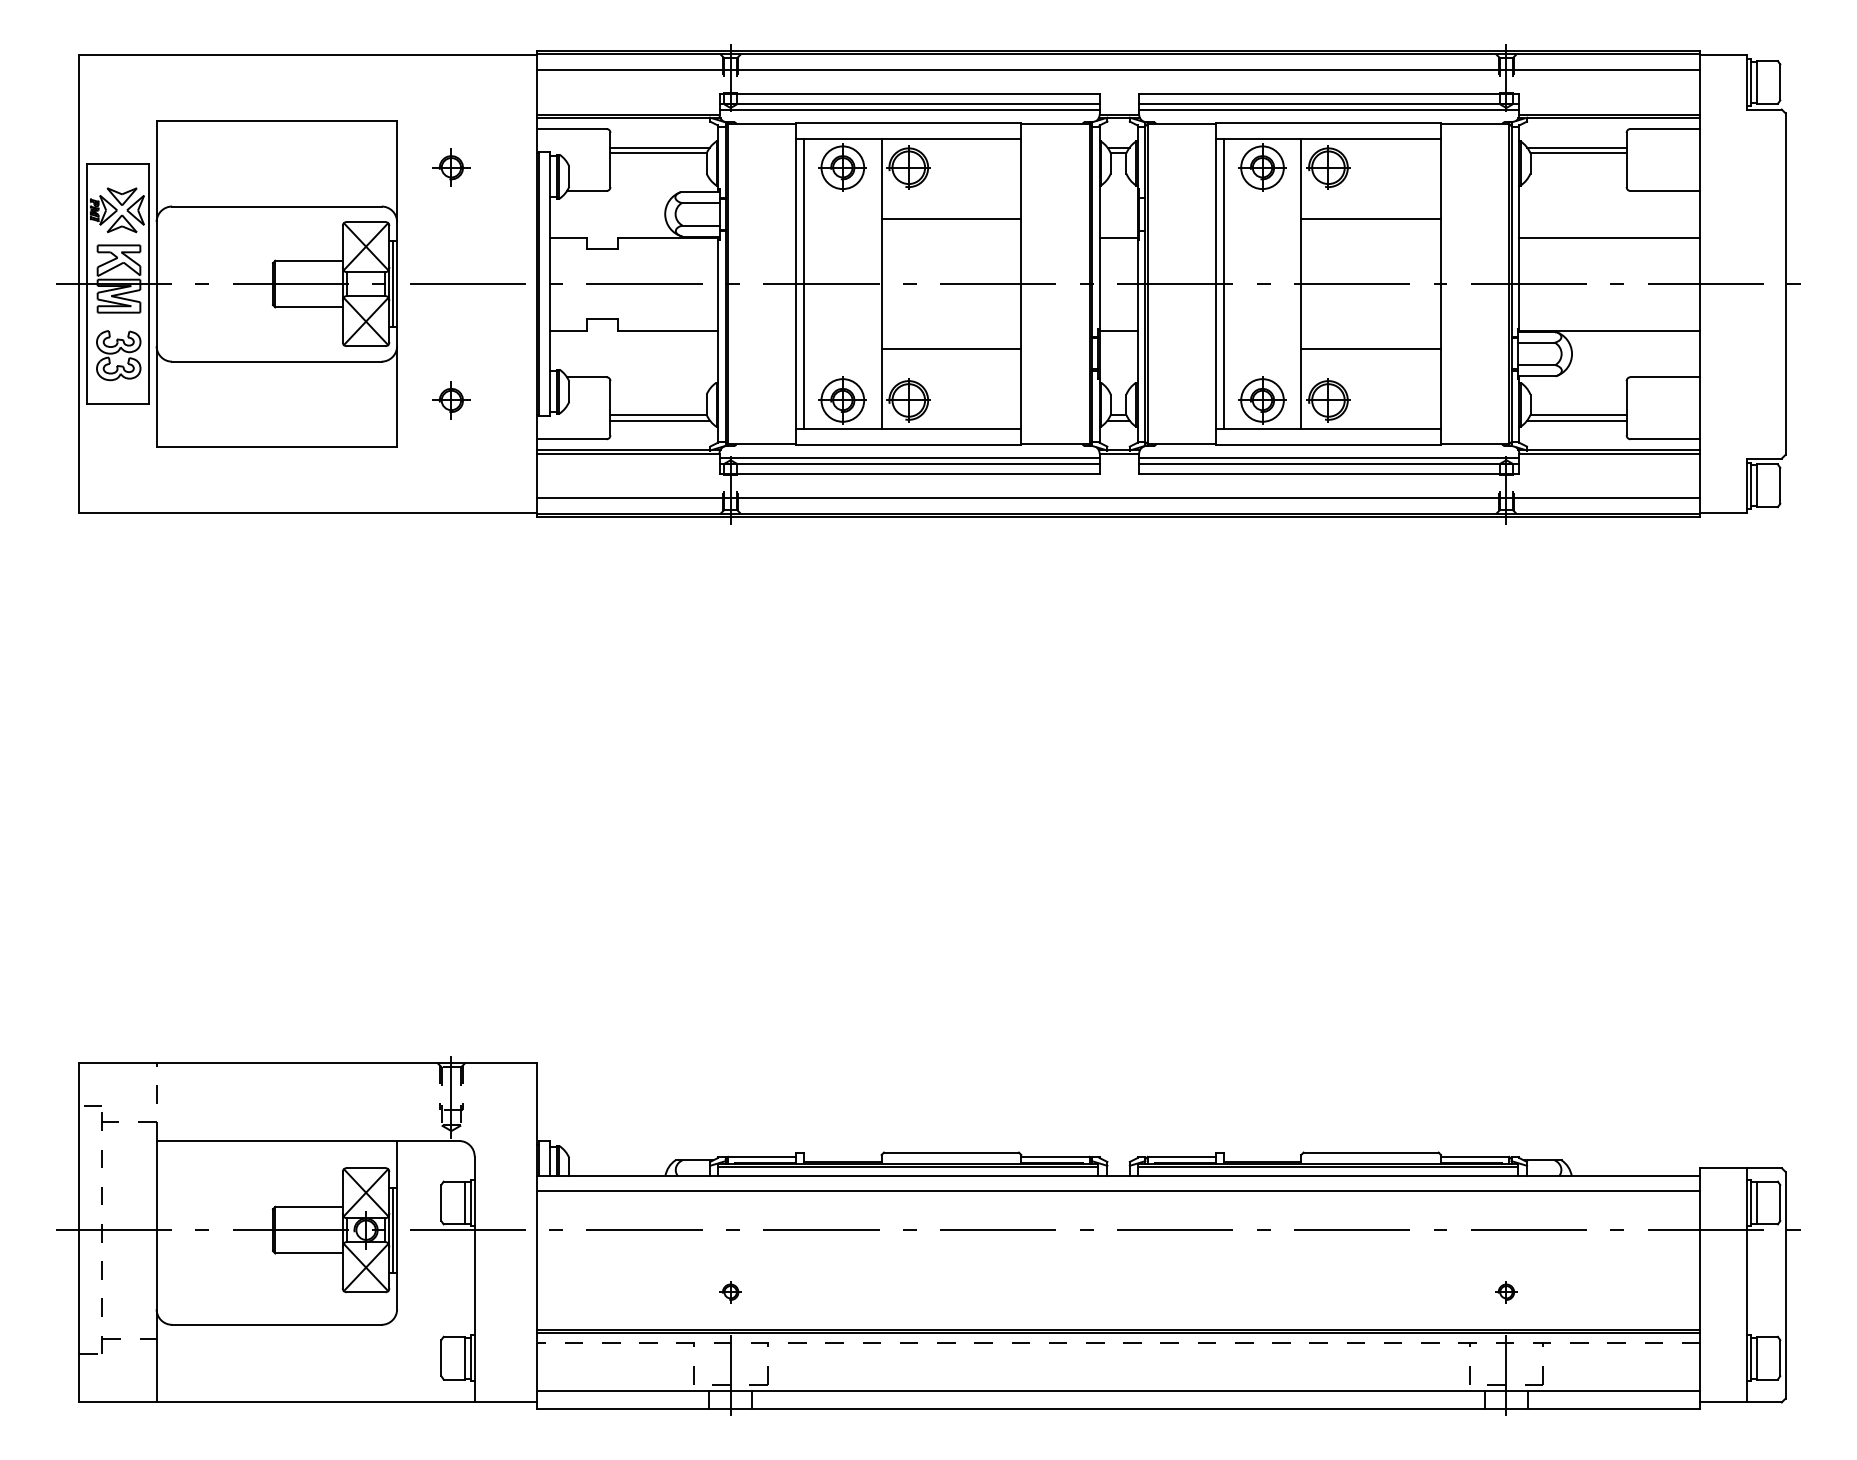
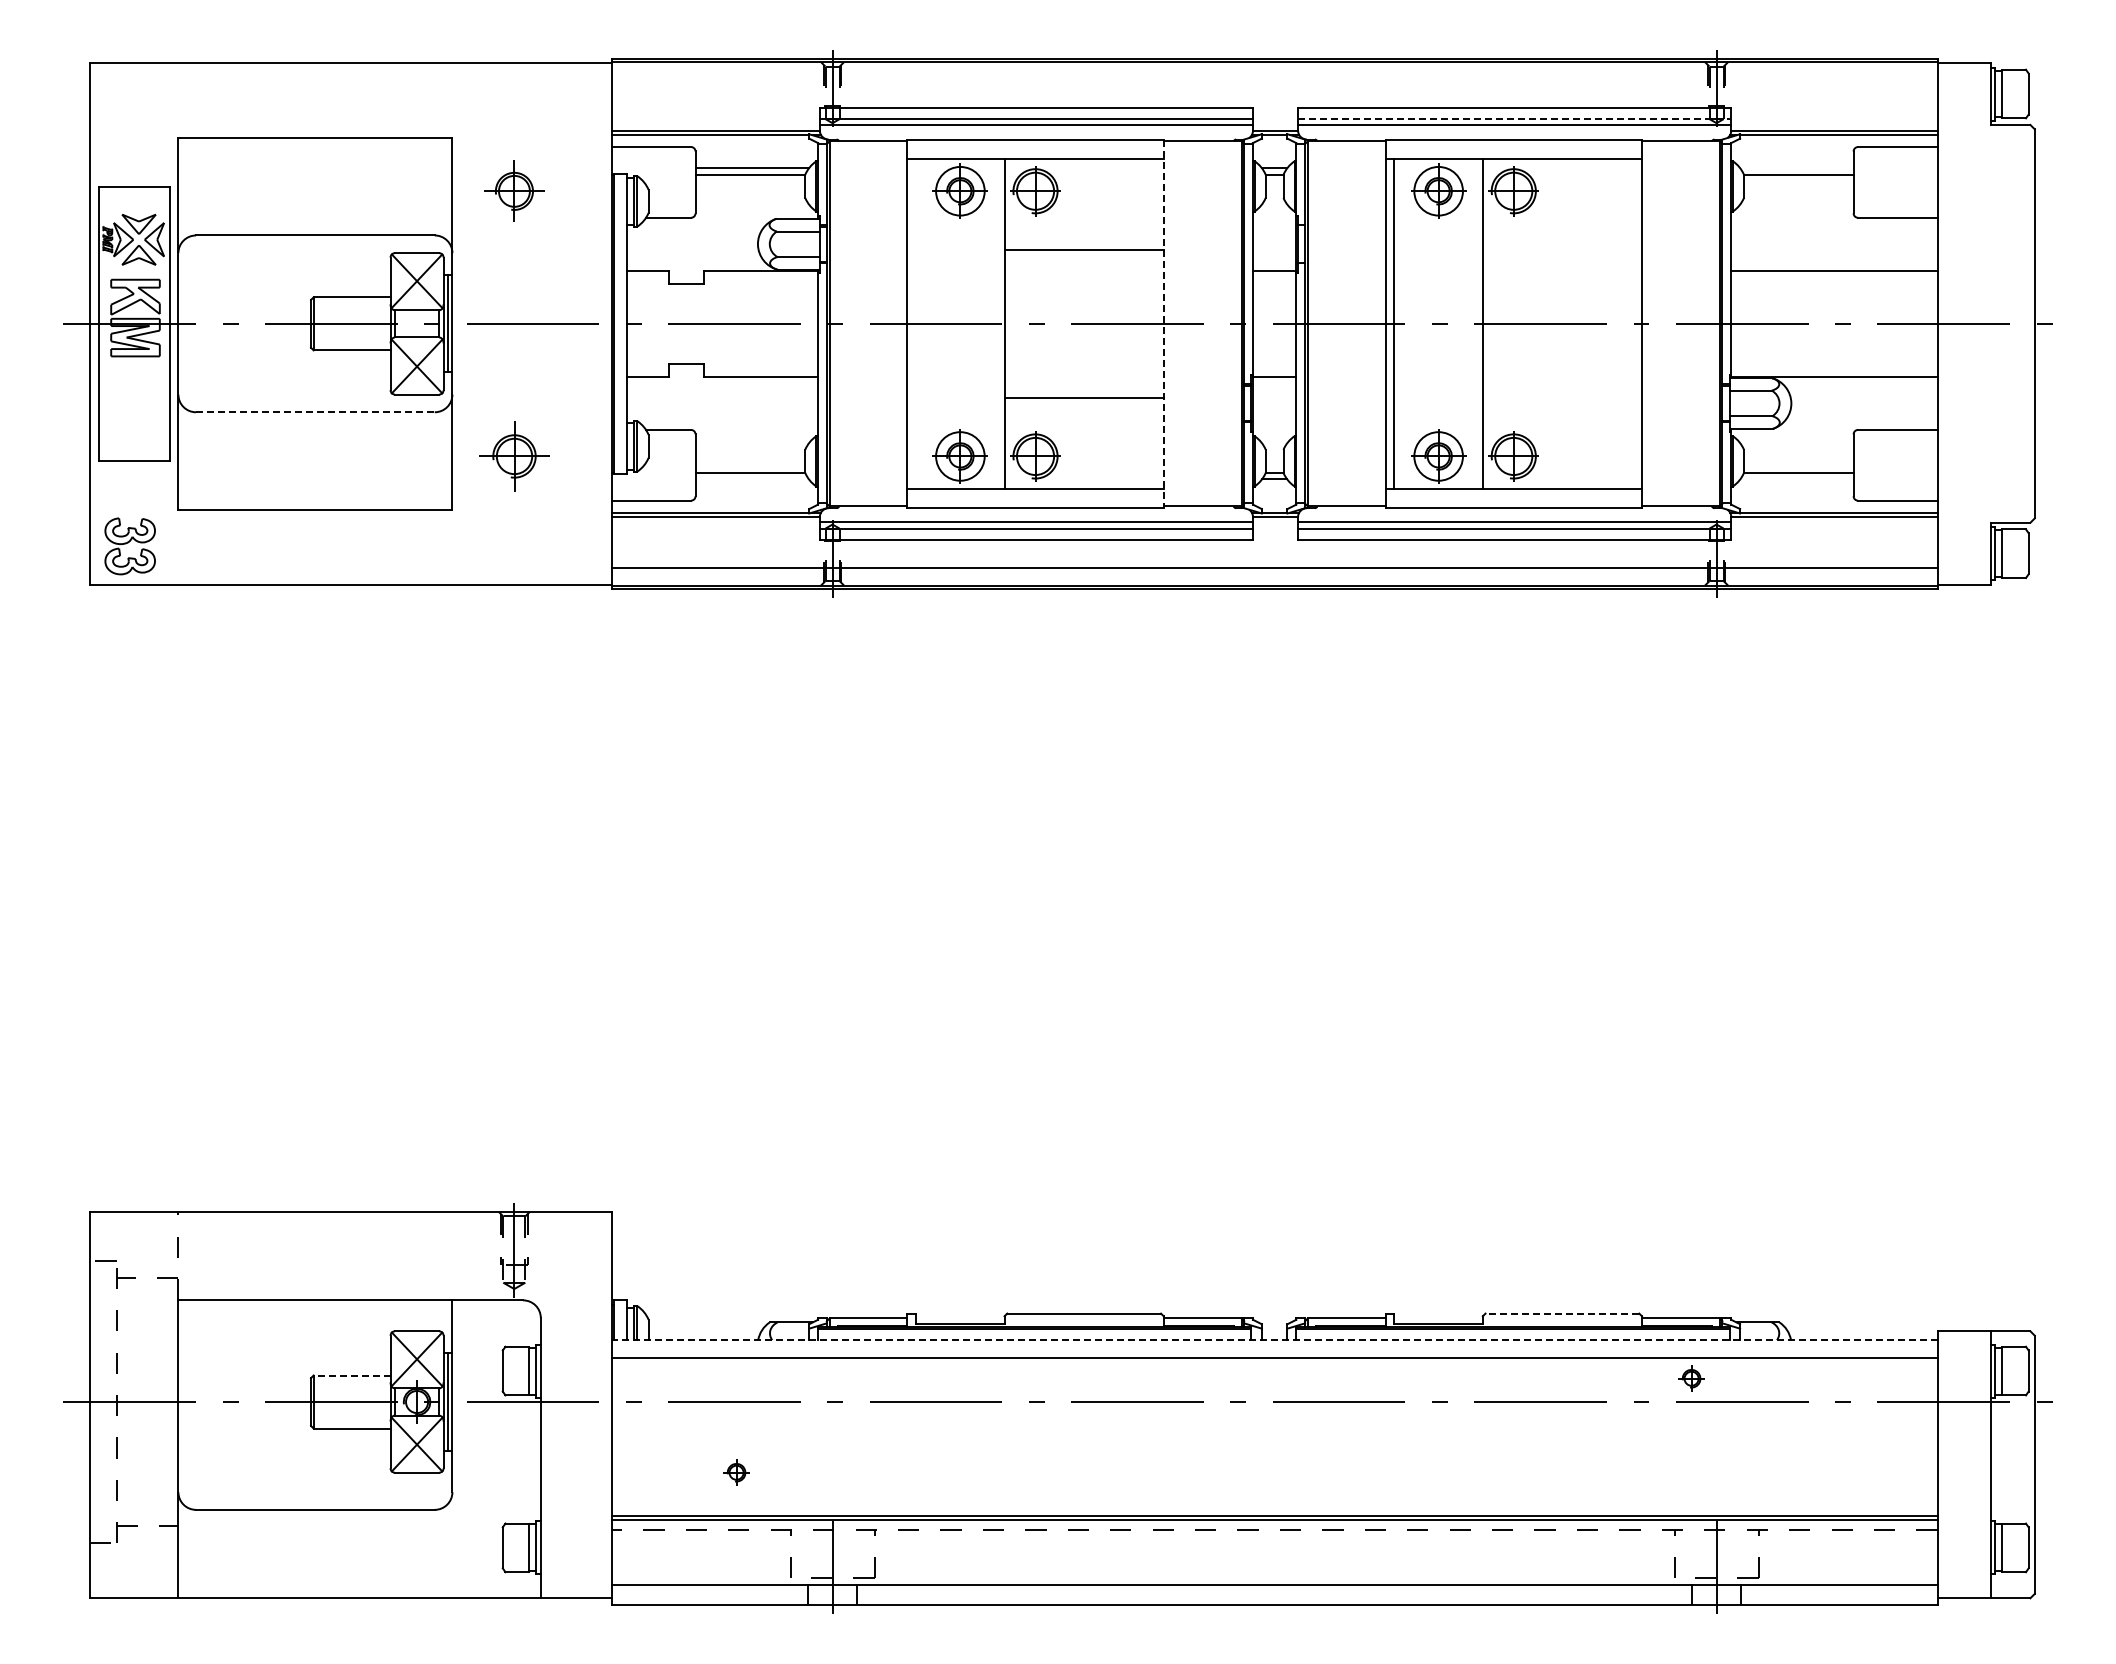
line: (1118, 69) -> (1274, 79), removed
line: (1329, 104) -> (1514, 119), solid -> dashed
line: (1576, 147) -> (1796, 168), removed
part: (450, 167) -> (513, 190), size x1.4
line: (1370, 218) -> (1561, 249), removed
line: (804, 283) -> (916, 323), removed
line: (1021, 283) -> (1163, 323), solid -> dashed
line: (1370, 349) -> (1561, 398), removed
part: (118, 355) -> (129, 546), moved
line: (276, 361) -> (315, 412), solid -> dashed
part: (450, 400) -> (513, 456), size x1.6
line: (659, 420) -> (751, 479), removed
line: (1576, 420) -> (1796, 479), removed
line: (1371, 1152) -> (1562, 1313), solid -> dashed
line: (1118, 1176) -> (1274, 1340), solid -> dashed
line: (308, 1206) -> (351, 1375), solid -> dashed
part: (730, 1292) -> (736, 1472), moved
part: (1506, 1292) -> (1691, 1378), moved

